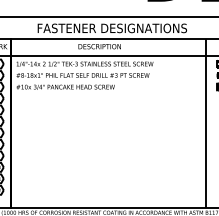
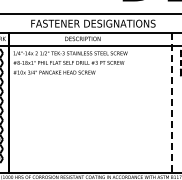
line: (206, 124) -> (171, 103), solid -> dashed

